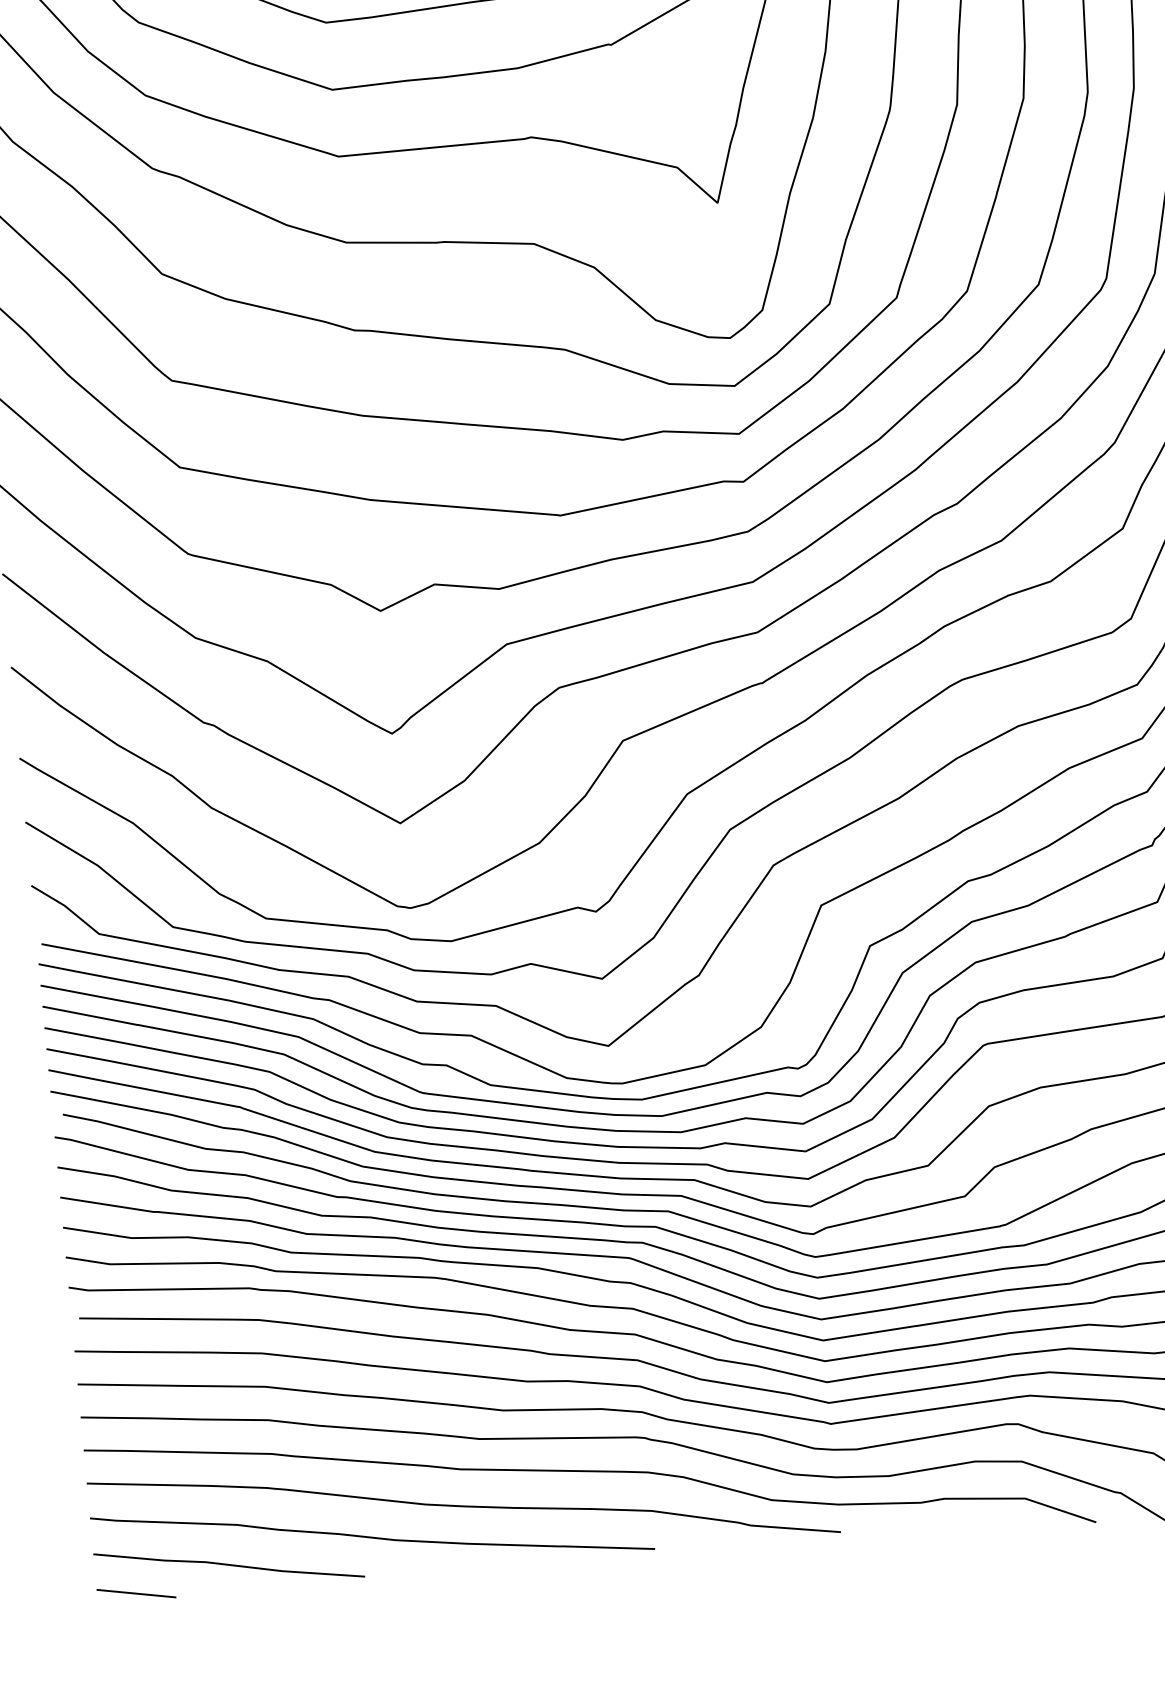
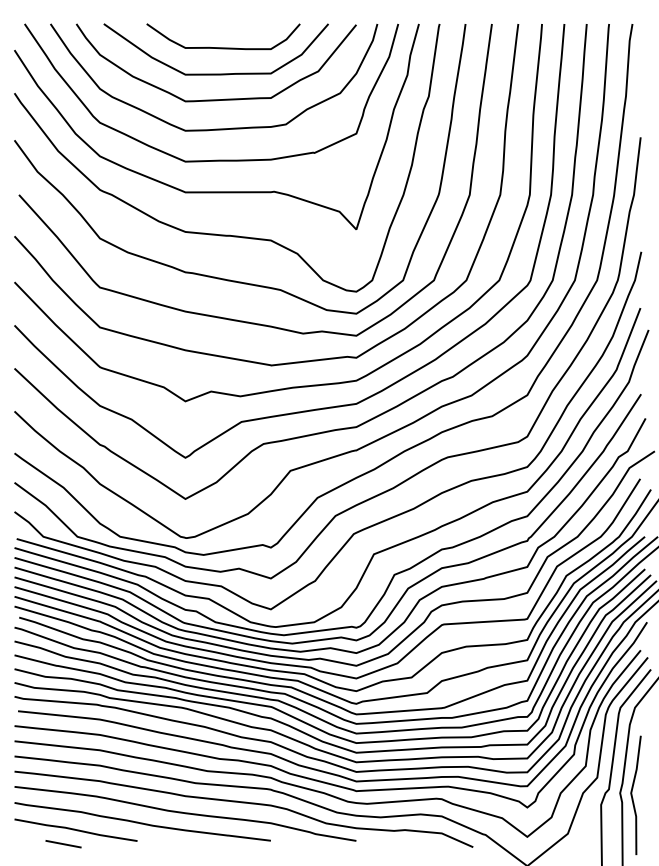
line: (136, 1594) -> (63, 844), moved

